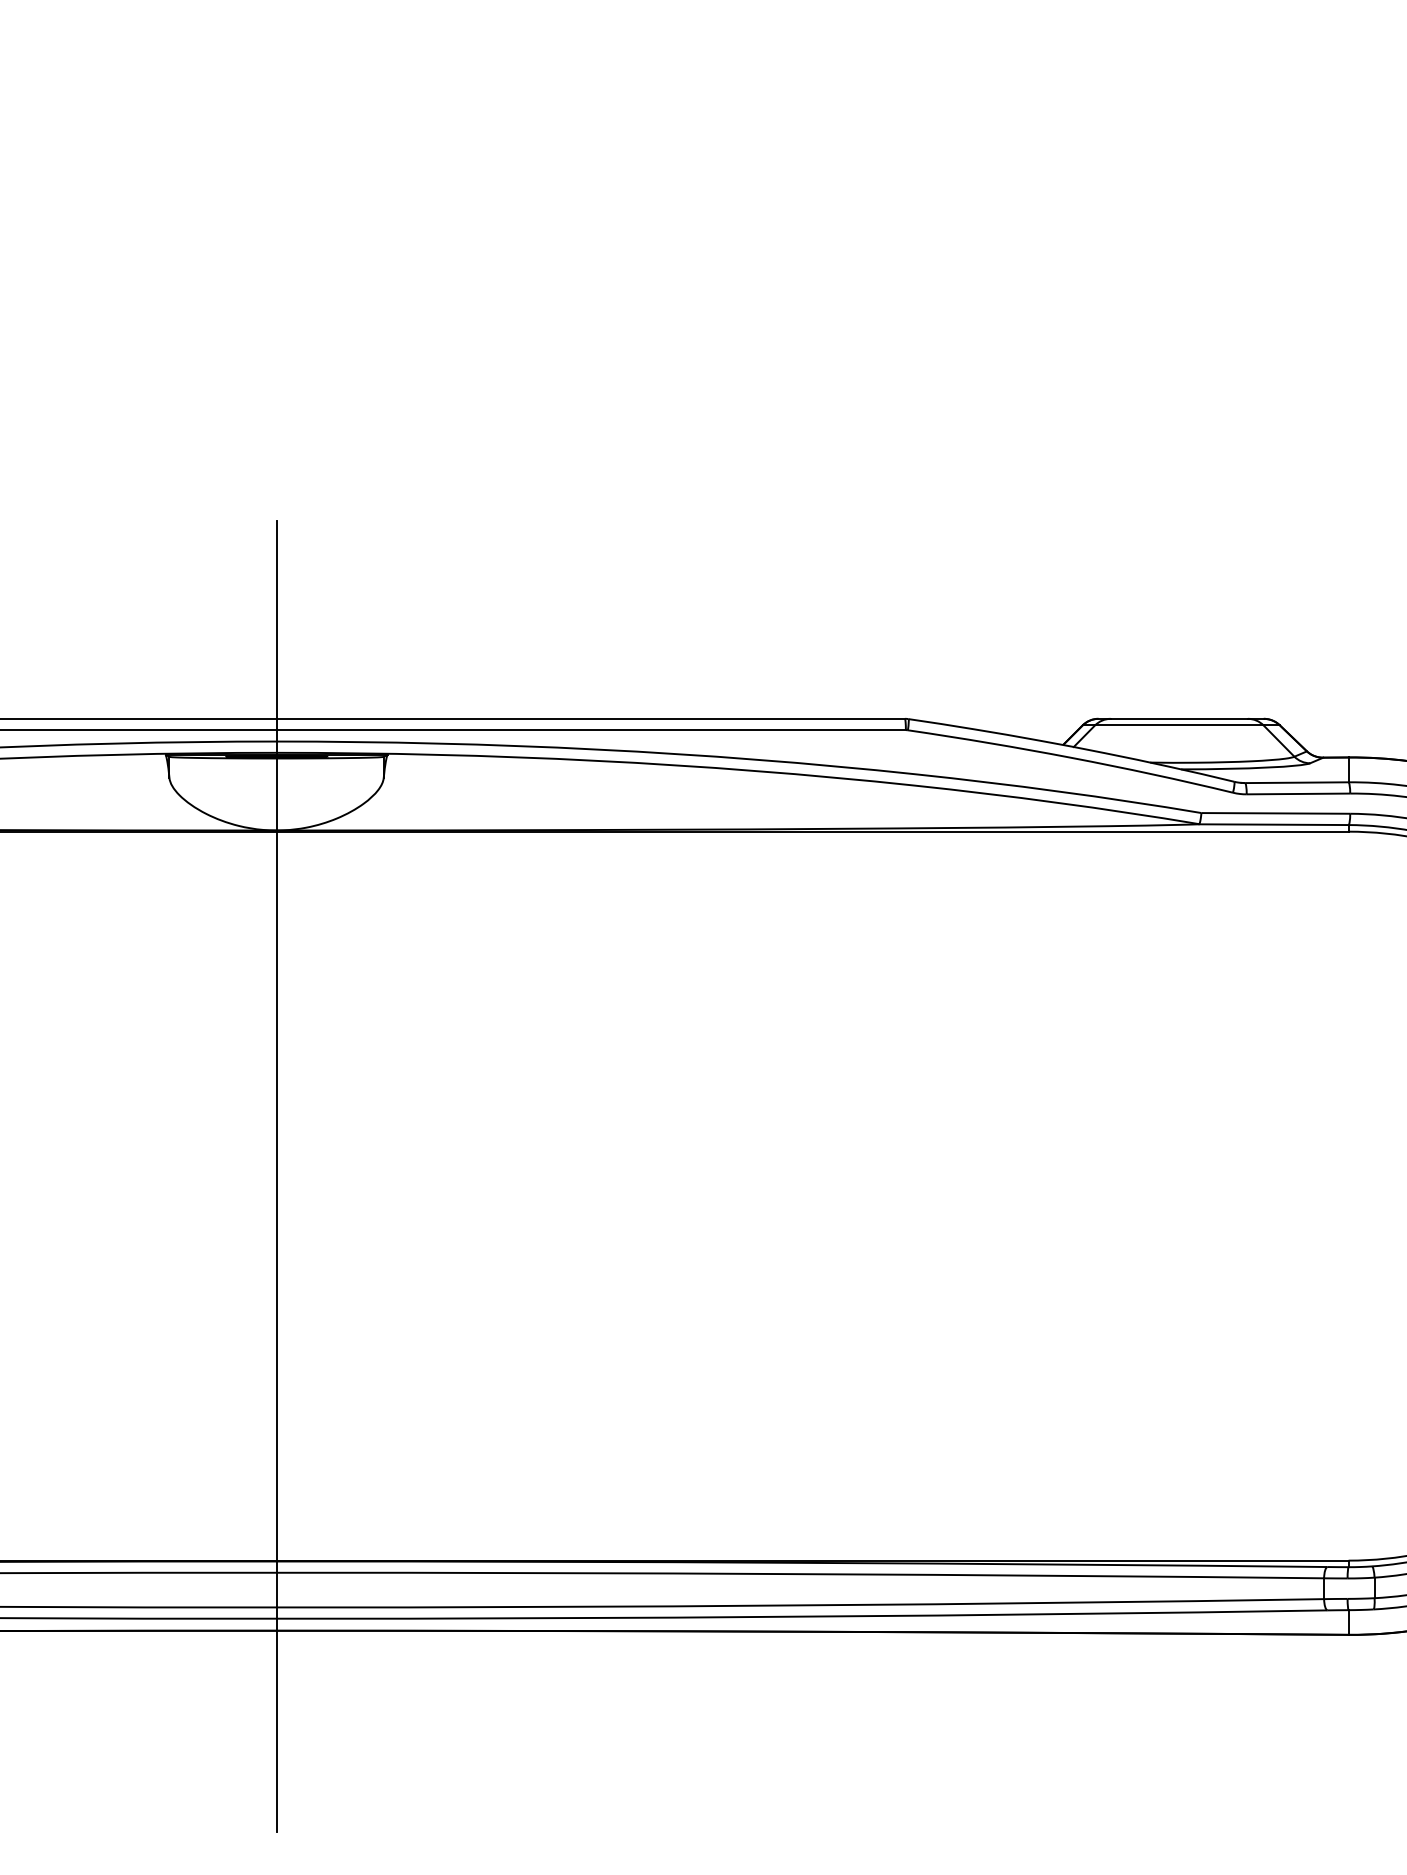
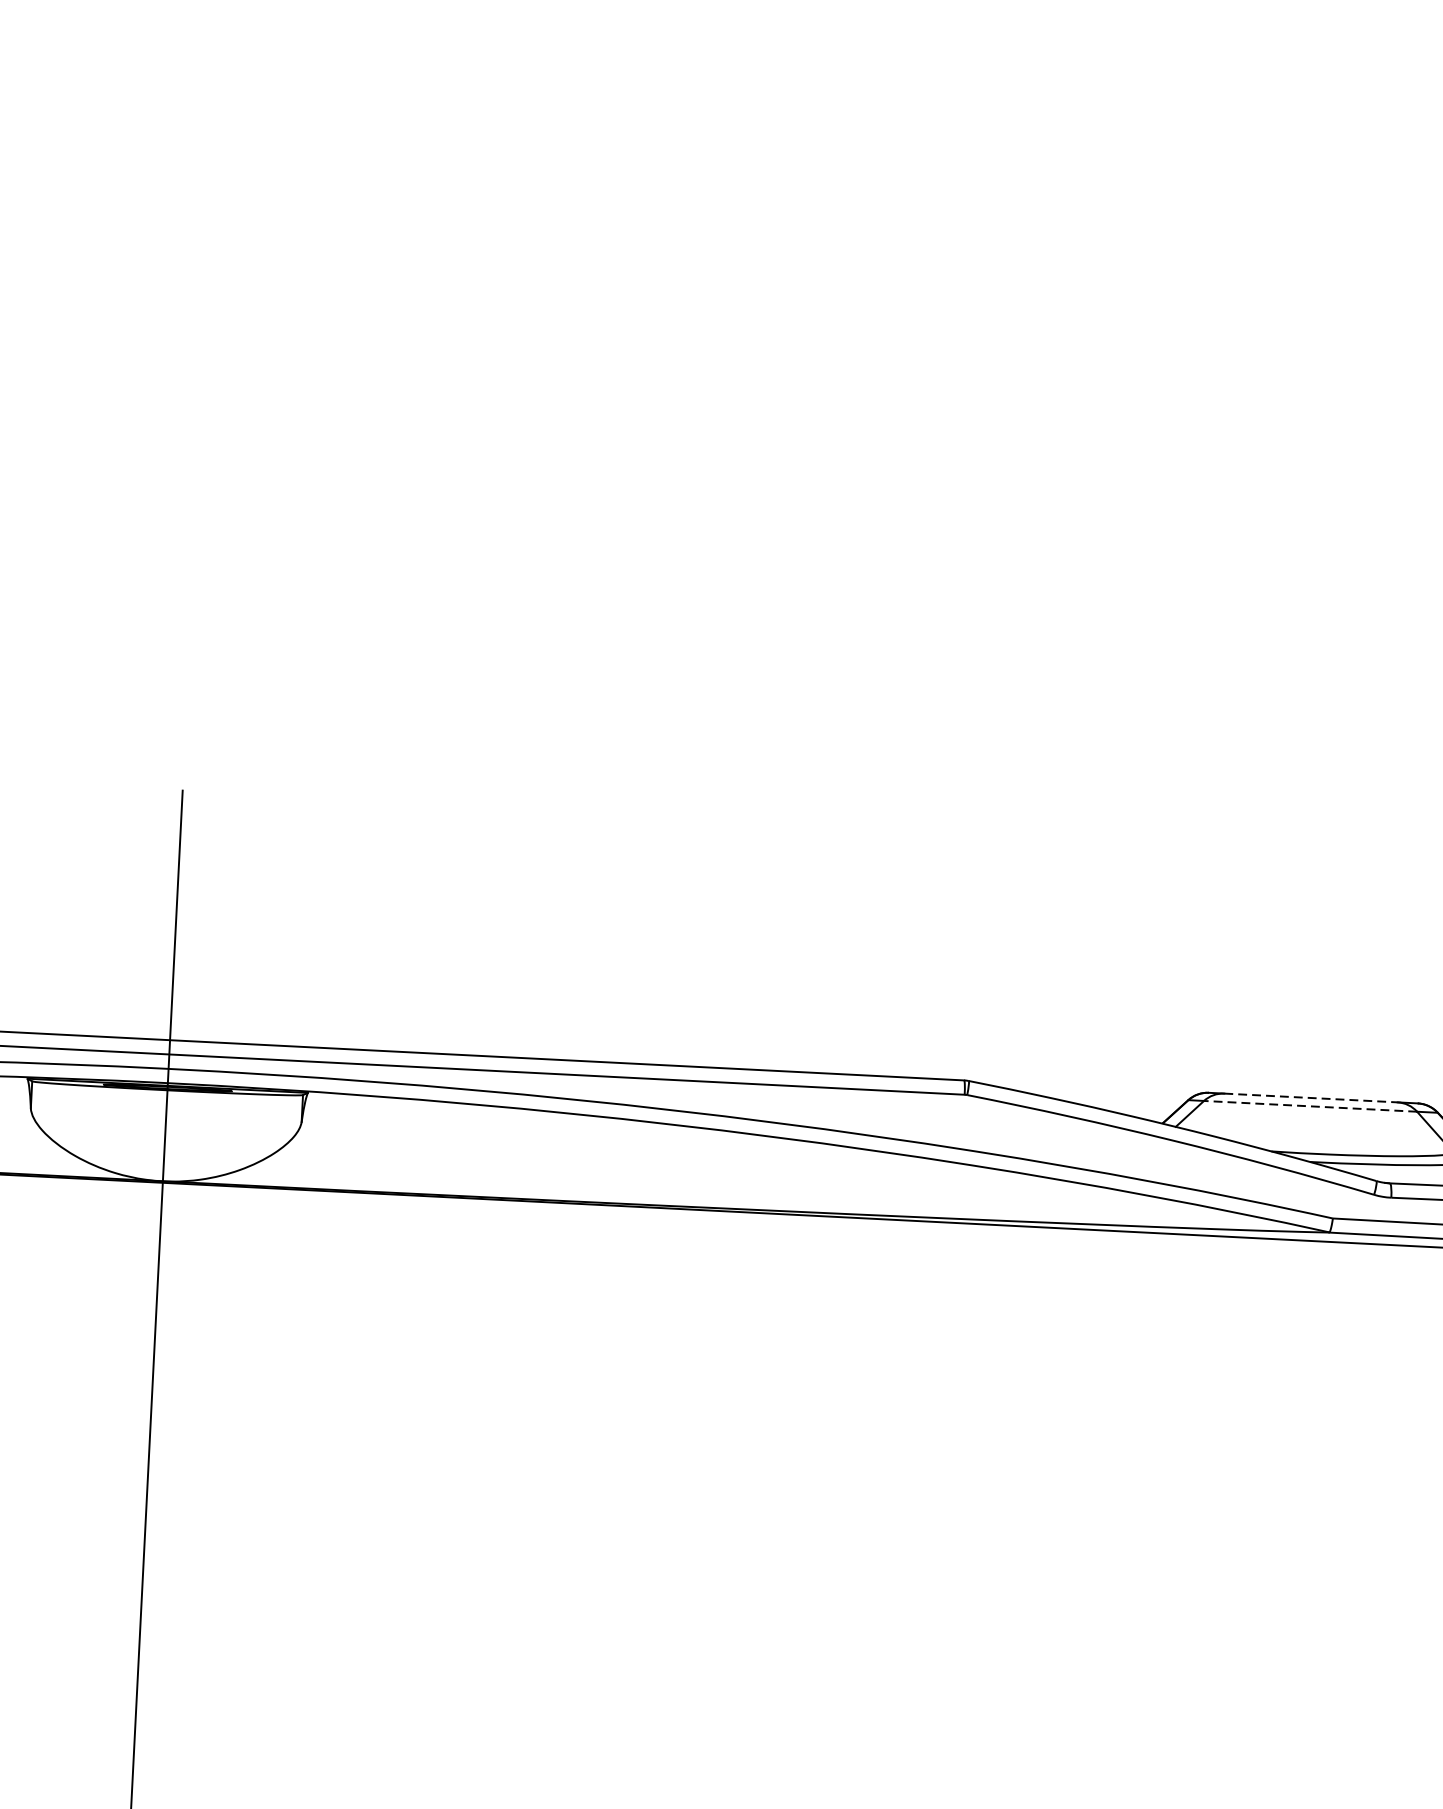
line: (1179, 718) -> (1311, 1097), solid -> dashed
line: (1178, 725) -> (1309, 1106), solid -> dashed

